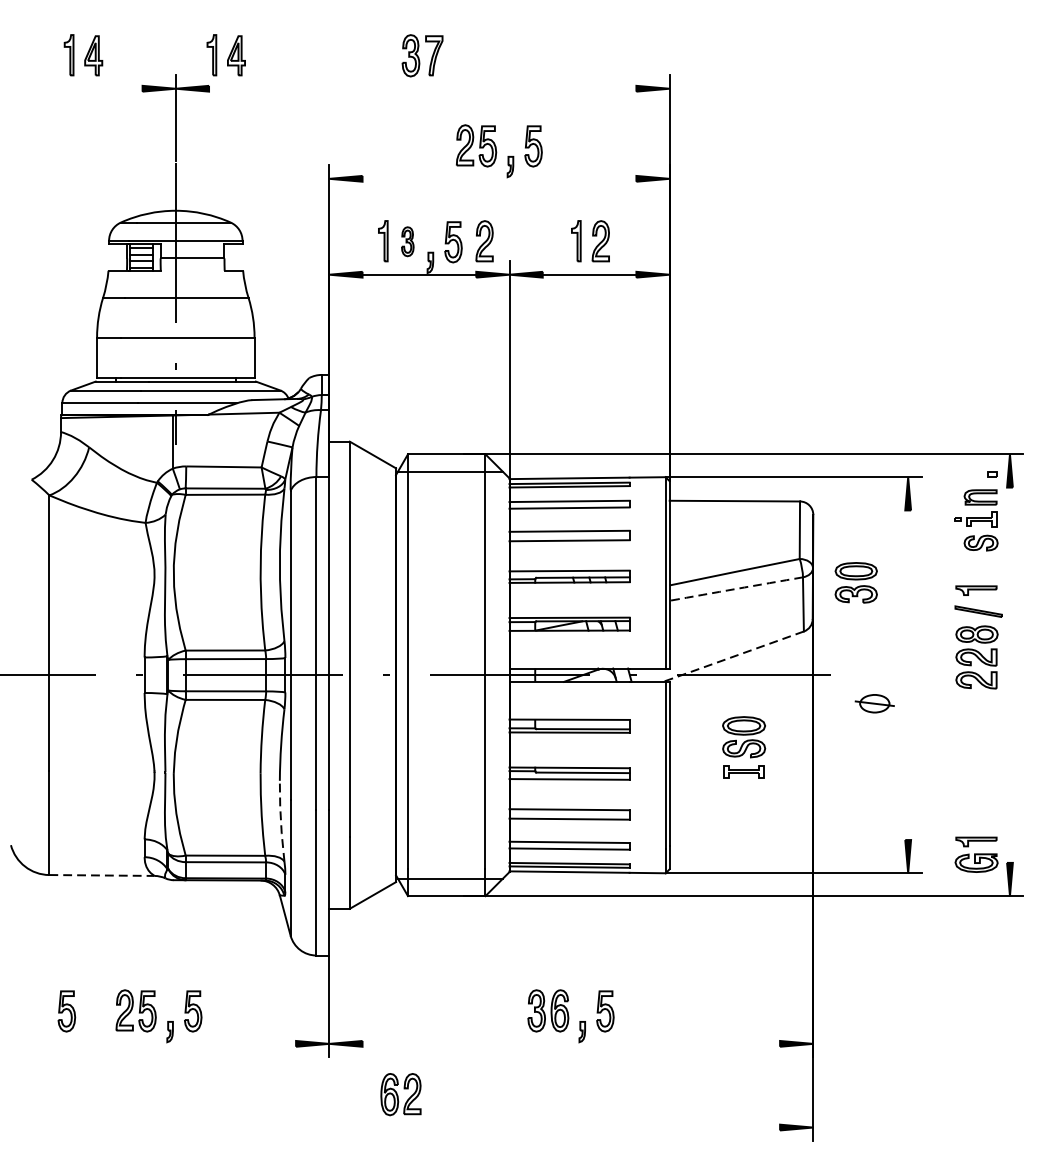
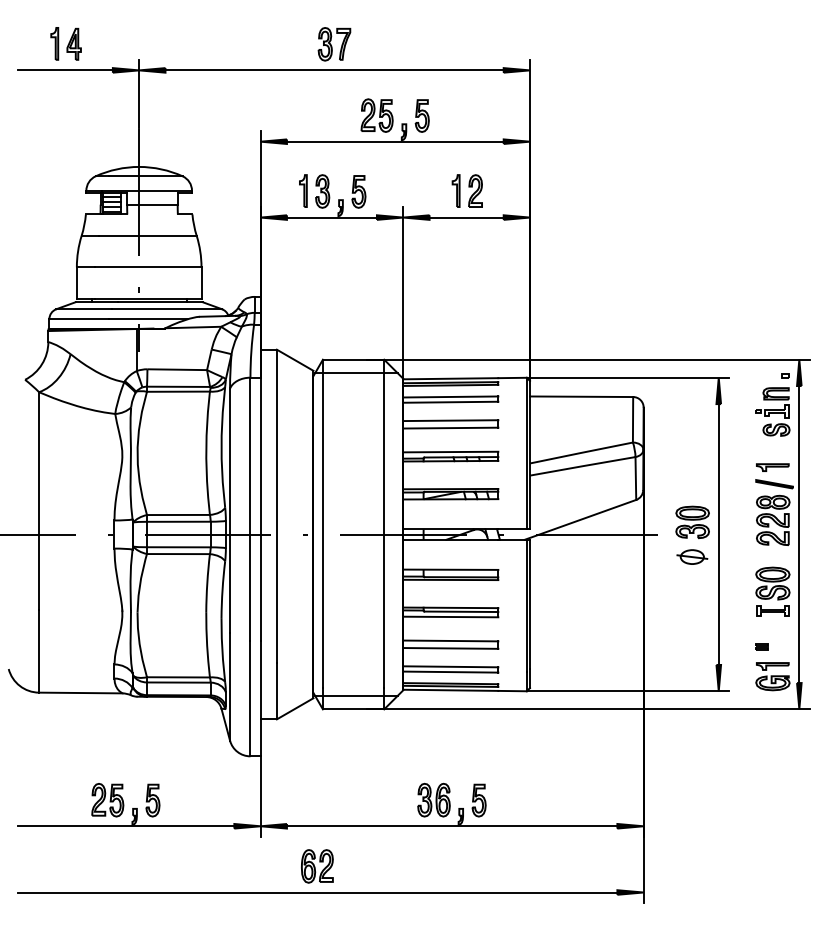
part: (225, 54) -> (178, 43), removed
line: (81, 88) -> (64, 70), added
line: (422, 88) -> (334, 70), added
line: (498, 178) -> (394, 141), added
part: (484, 240) -> (383, 190), removed
part: (407, 241) -> (322, 191), size x1.43
part: (856, 582) -> (692, 522), moved
arc: (735, 589) -> (582, 466), dashed -> solid
line: (733, 657) -> (580, 520), dashed -> solid
line: (907, 675) -> (718, 534), added
line: (1010, 675) -> (799, 534), added
part: (743, 747) -> (772, 591), moved
part: (962, 816) -> (761, 646), added
line: (281, 821) -> (222, 650), dashed -> solid
line: (101, 876) -> (80, 693), dashed -> solid
part: (66, 1011) -> (52, 800), removed
line: (158, 1044) -> (125, 826), added
line: (570, 1044) -> (451, 826), added
line: (401, 1127) -> (317, 892), added

